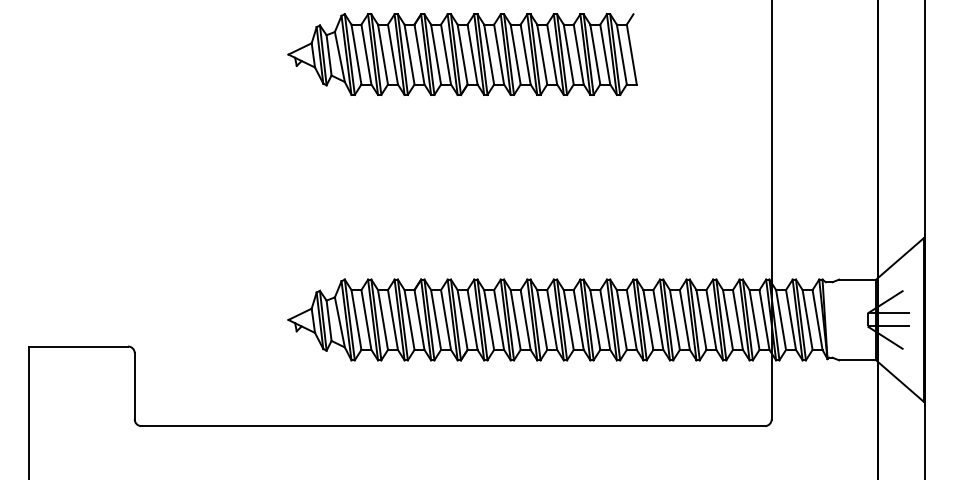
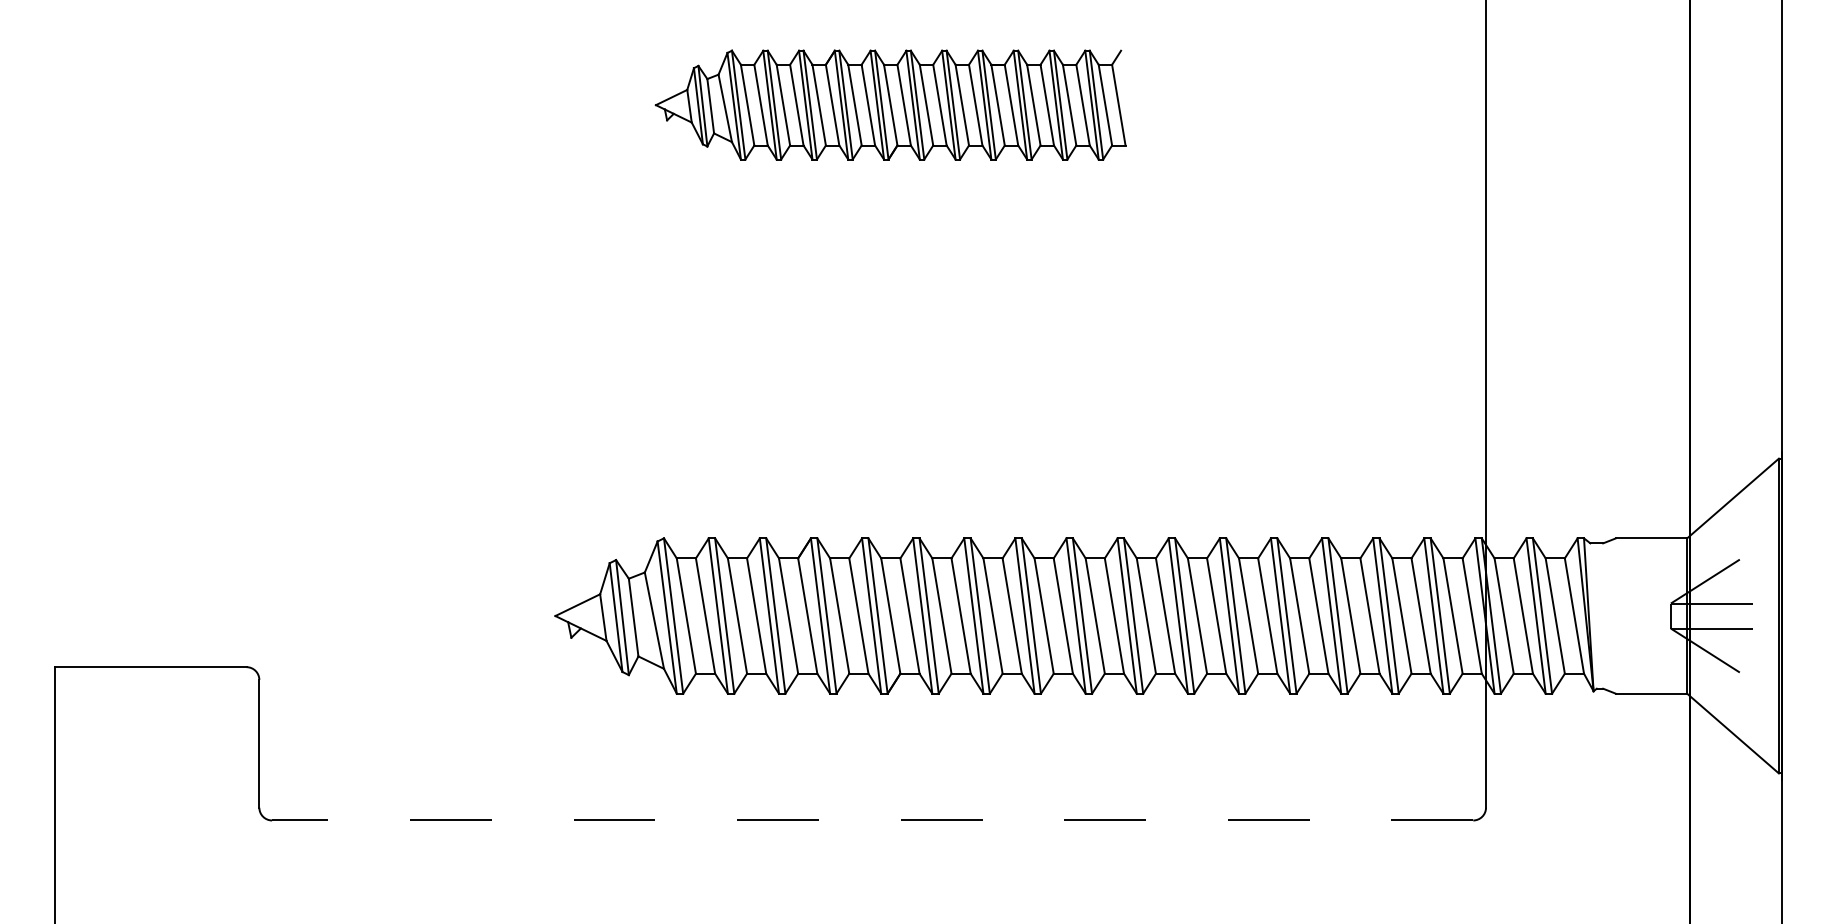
part: (462, 54) -> (890, 104), size x0.7
line: (453, 426) -> (873, 821), solid -> dashed

